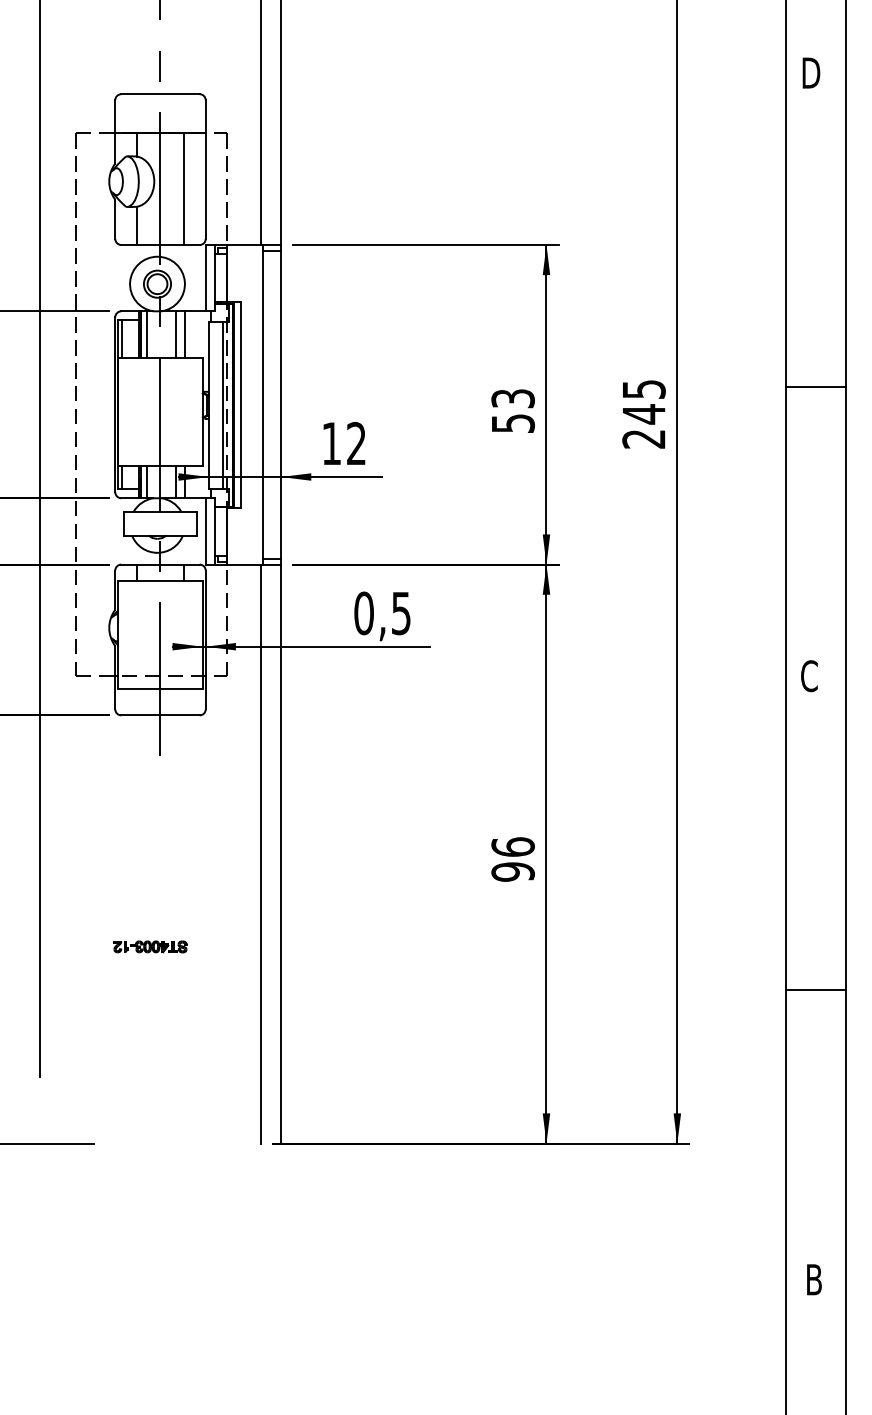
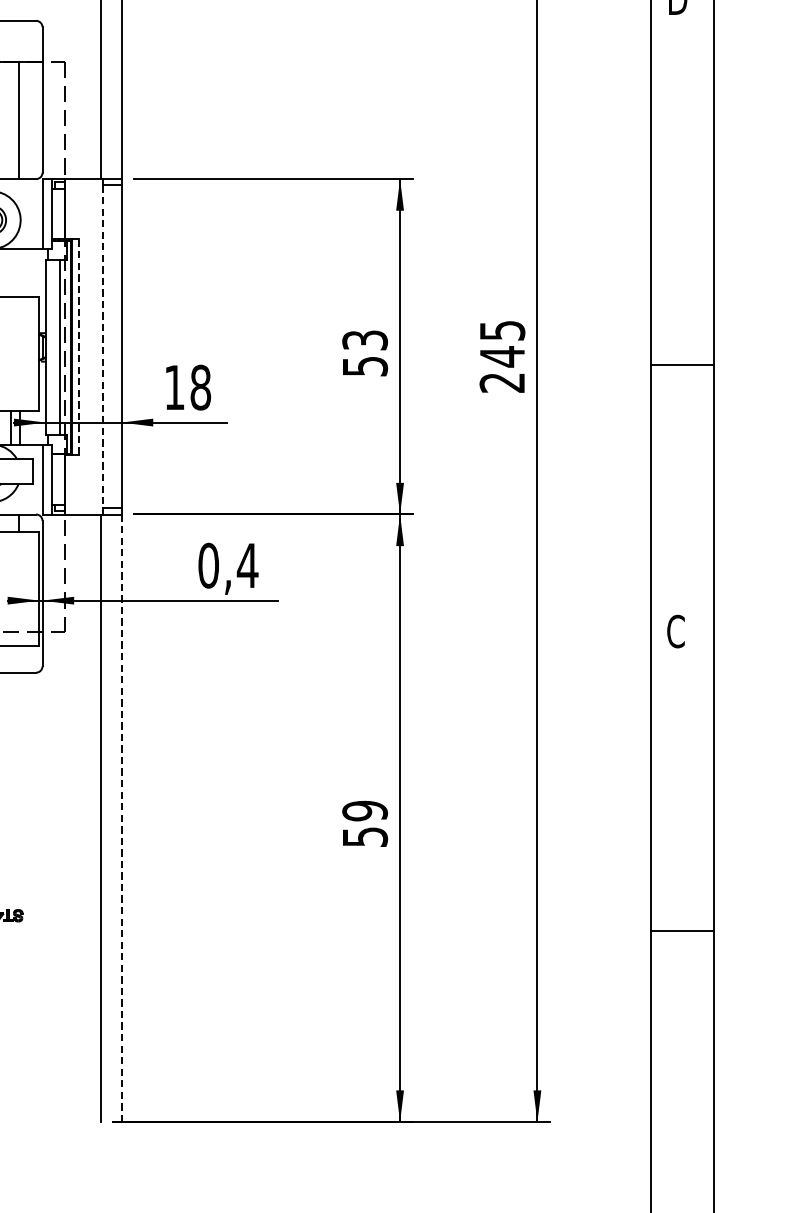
line: (175, 334) -> (10, 273), removed
line: (184, 334) -> (20, 273), removed
line: (815, 386) -> (682, 364), moved
line: (240, 404) -> (78, 346), solid -> dashed
line: (263, 404) -> (103, 346), solid -> dashed
text: (356, 443) -> (200, 387), 12 -> 18
text: (401, 613) -> (247, 565), 0,5 -> 0,4
line: (281, 854) -> (122, 818), solid -> dashed
text: (512, 859) -> (364, 823), 96 -> 59
line: (815, 990) -> (682, 930), moved

